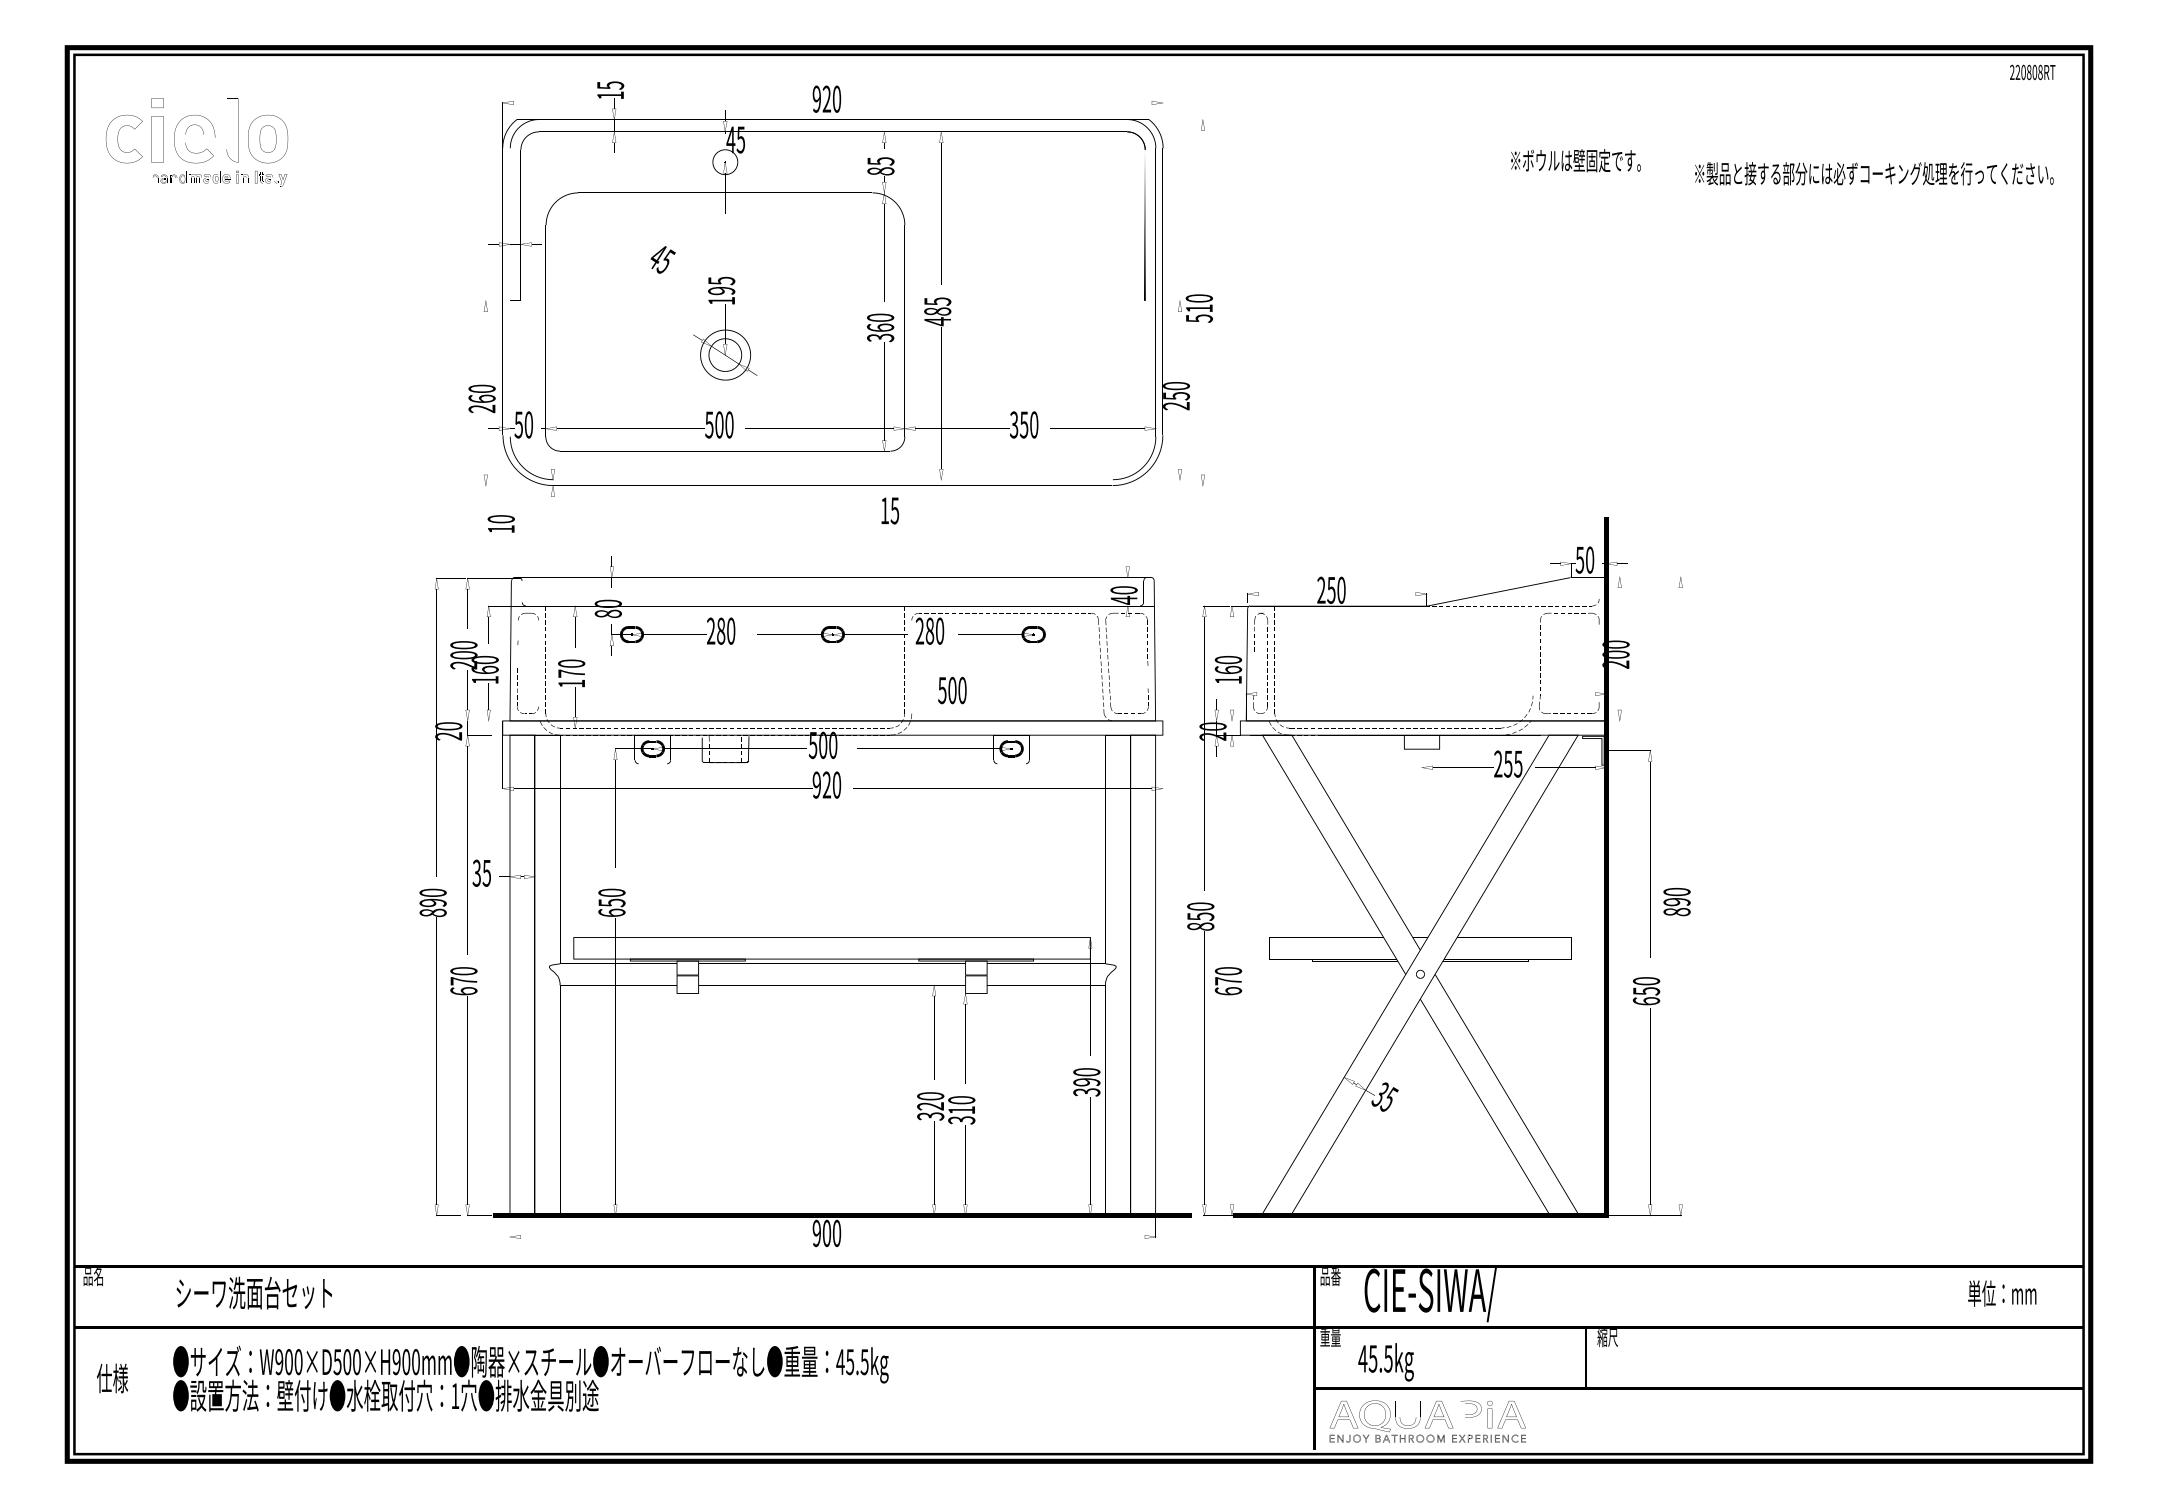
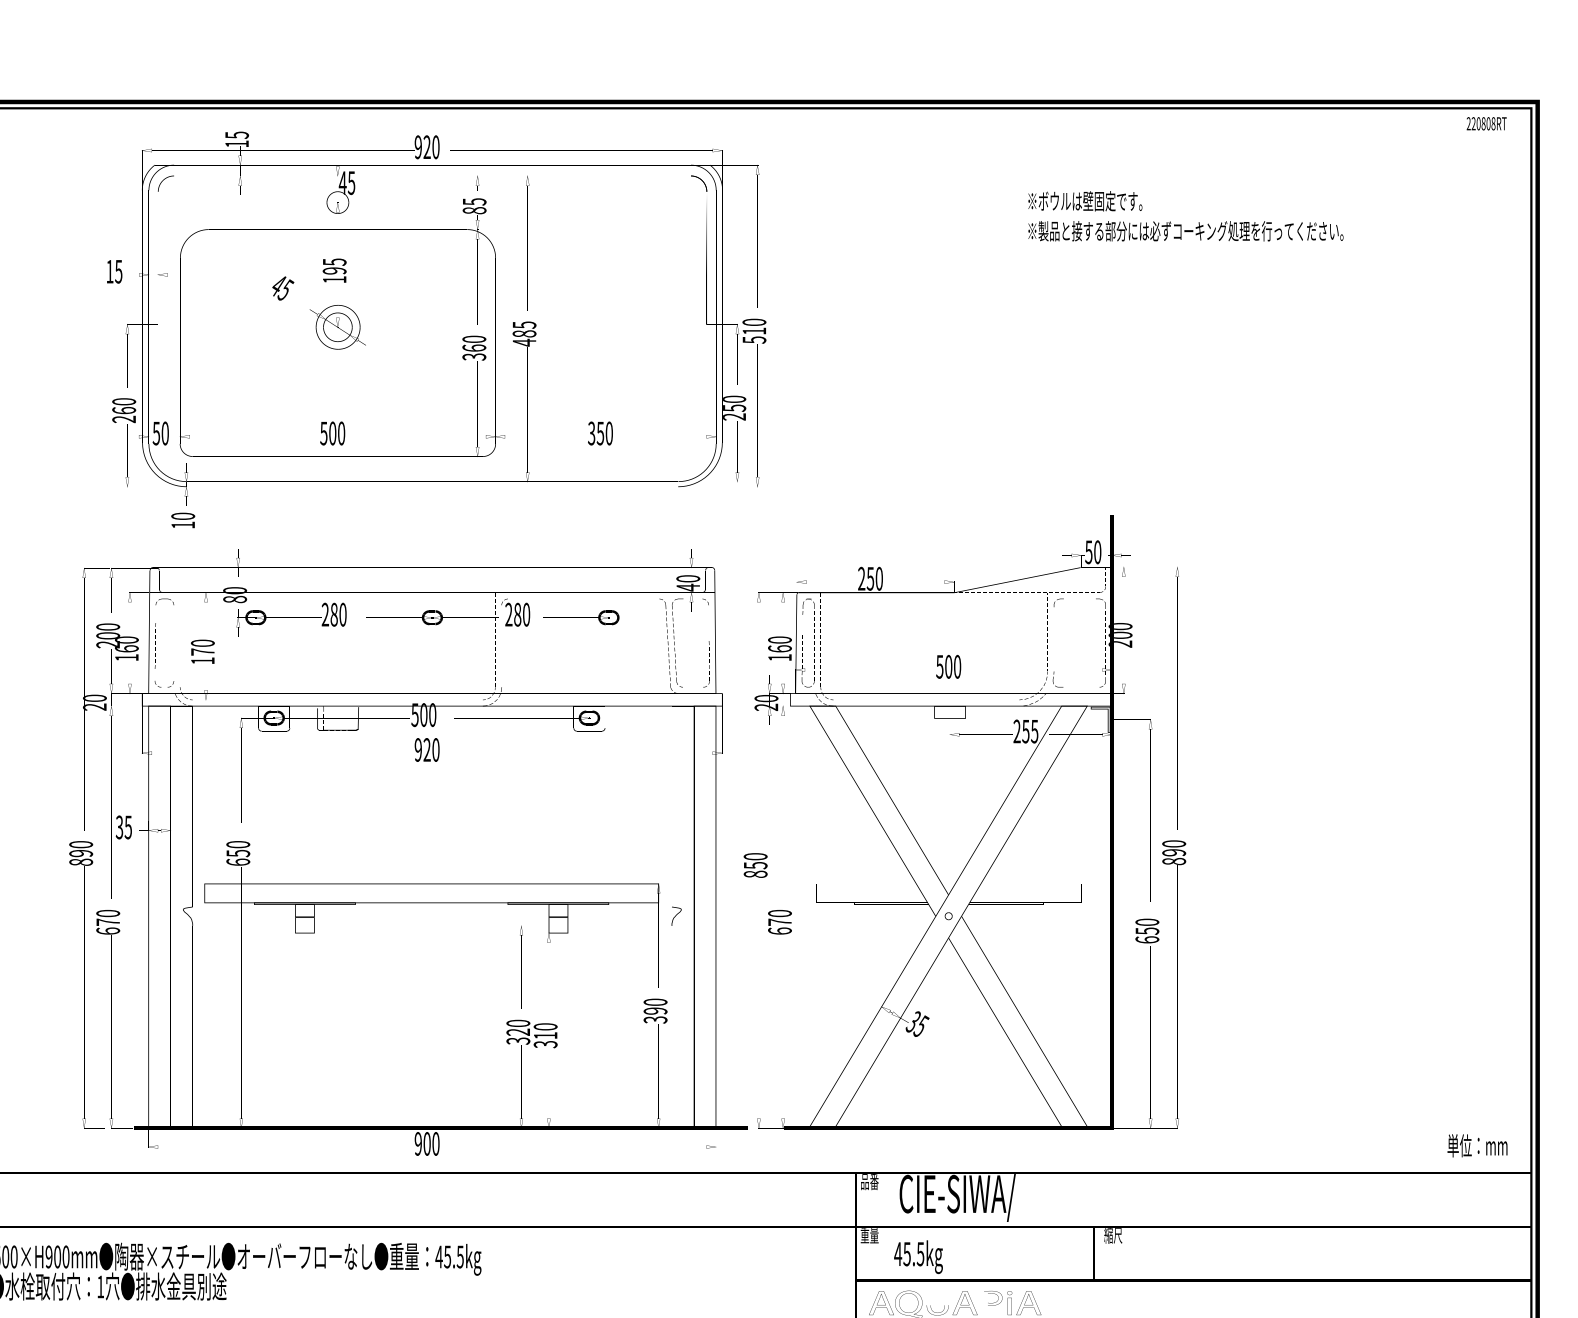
text: (1874, 173) -> (1185, 231), moved
text: (725, 328) -> (338, 303), moved
text: (889, 510) -> (113, 271), moved
text: (500, 523) -> (182, 520), moved
text: (952, 690) -> (948, 666), moved
text: (2002, 1293) -> (1477, 1145), moved

